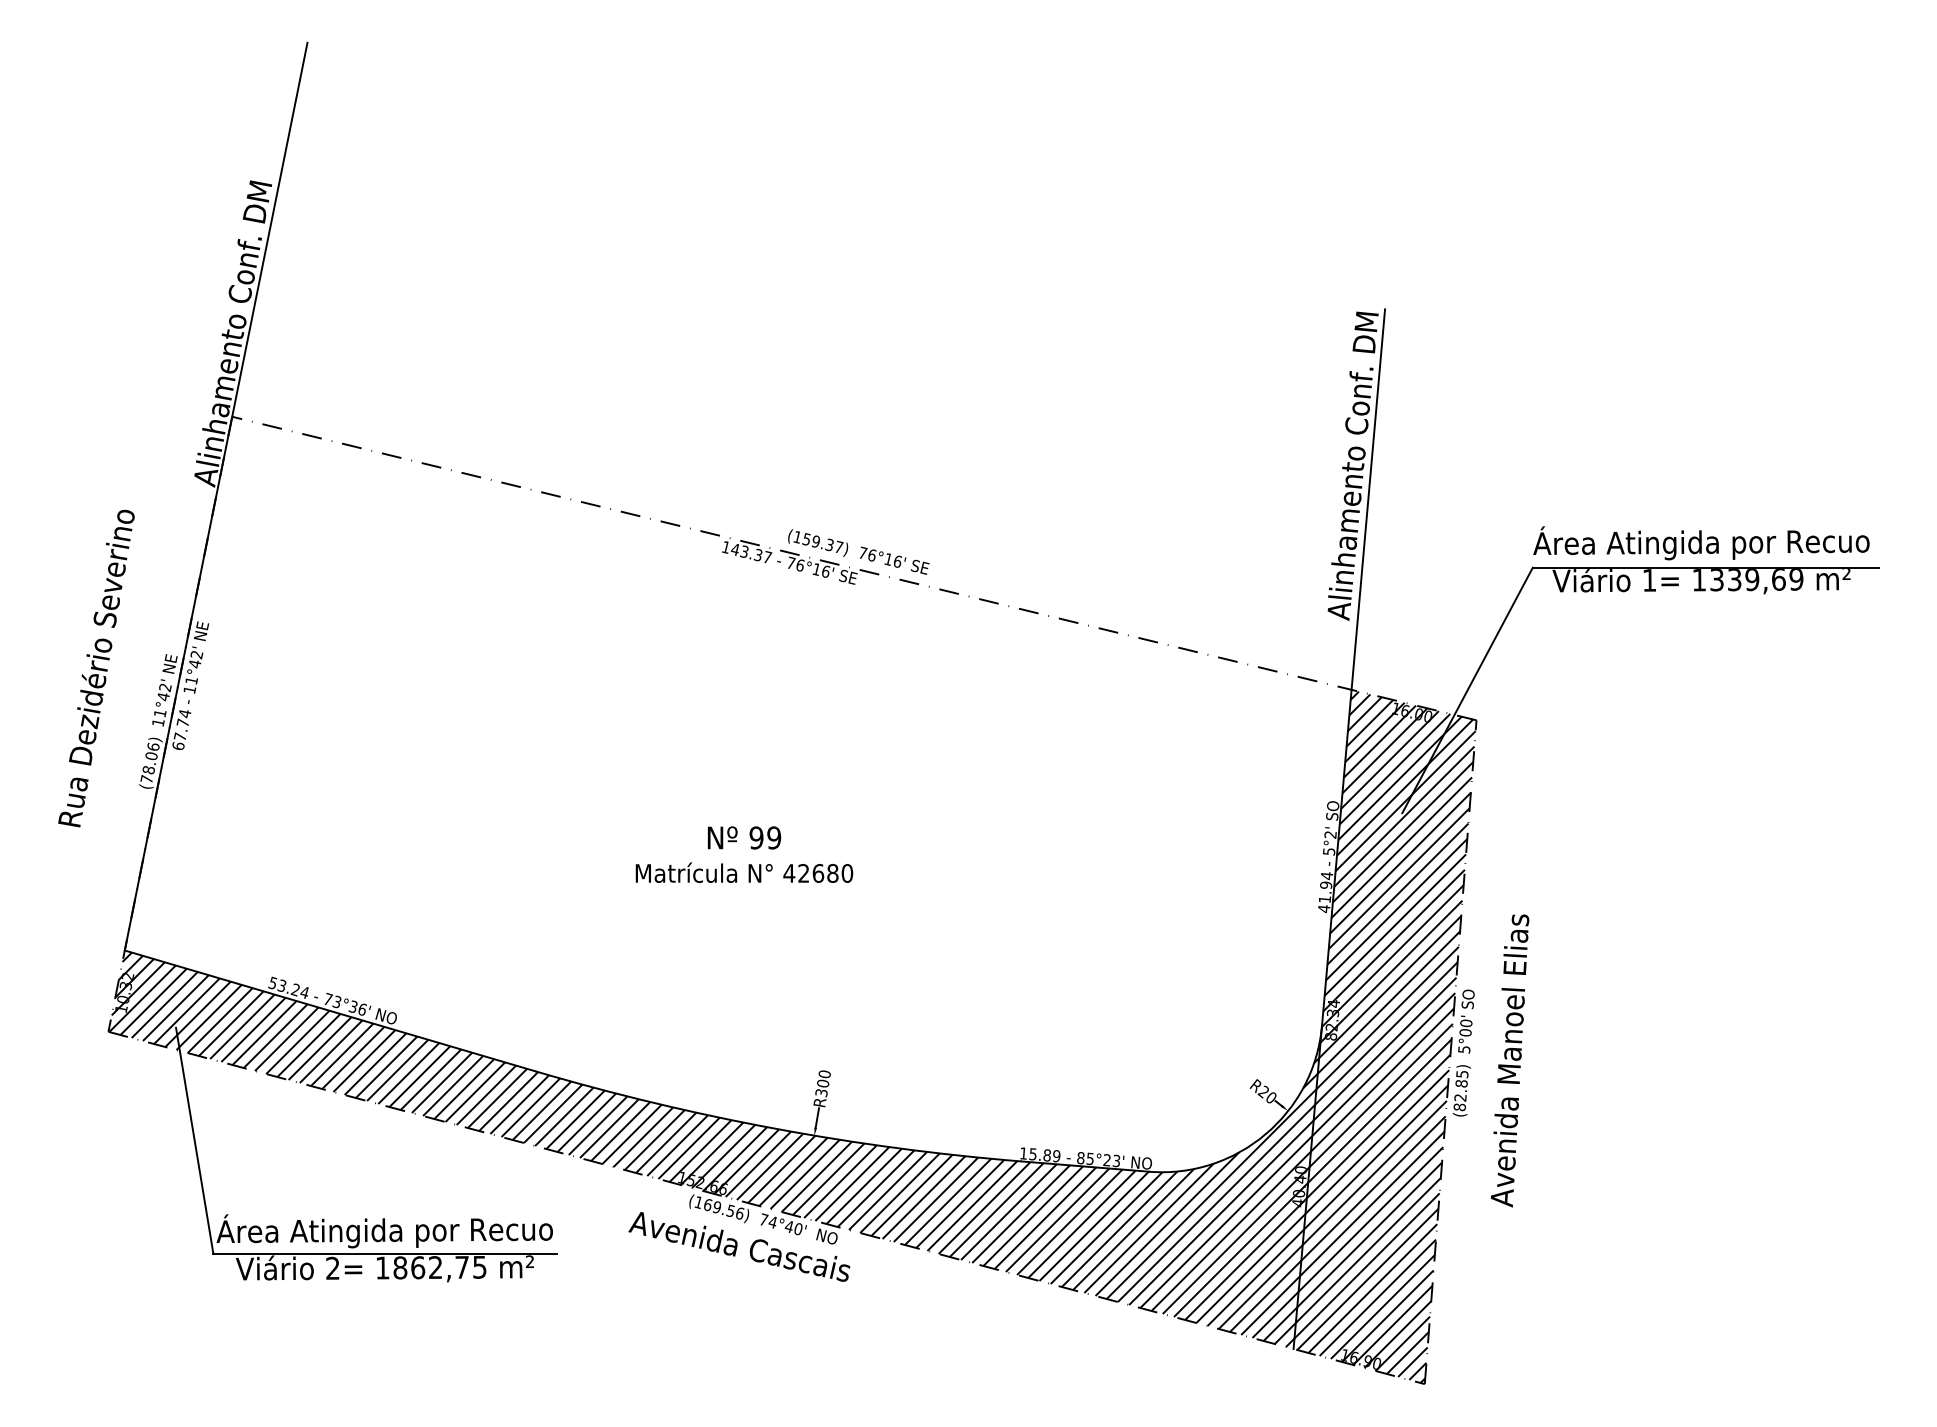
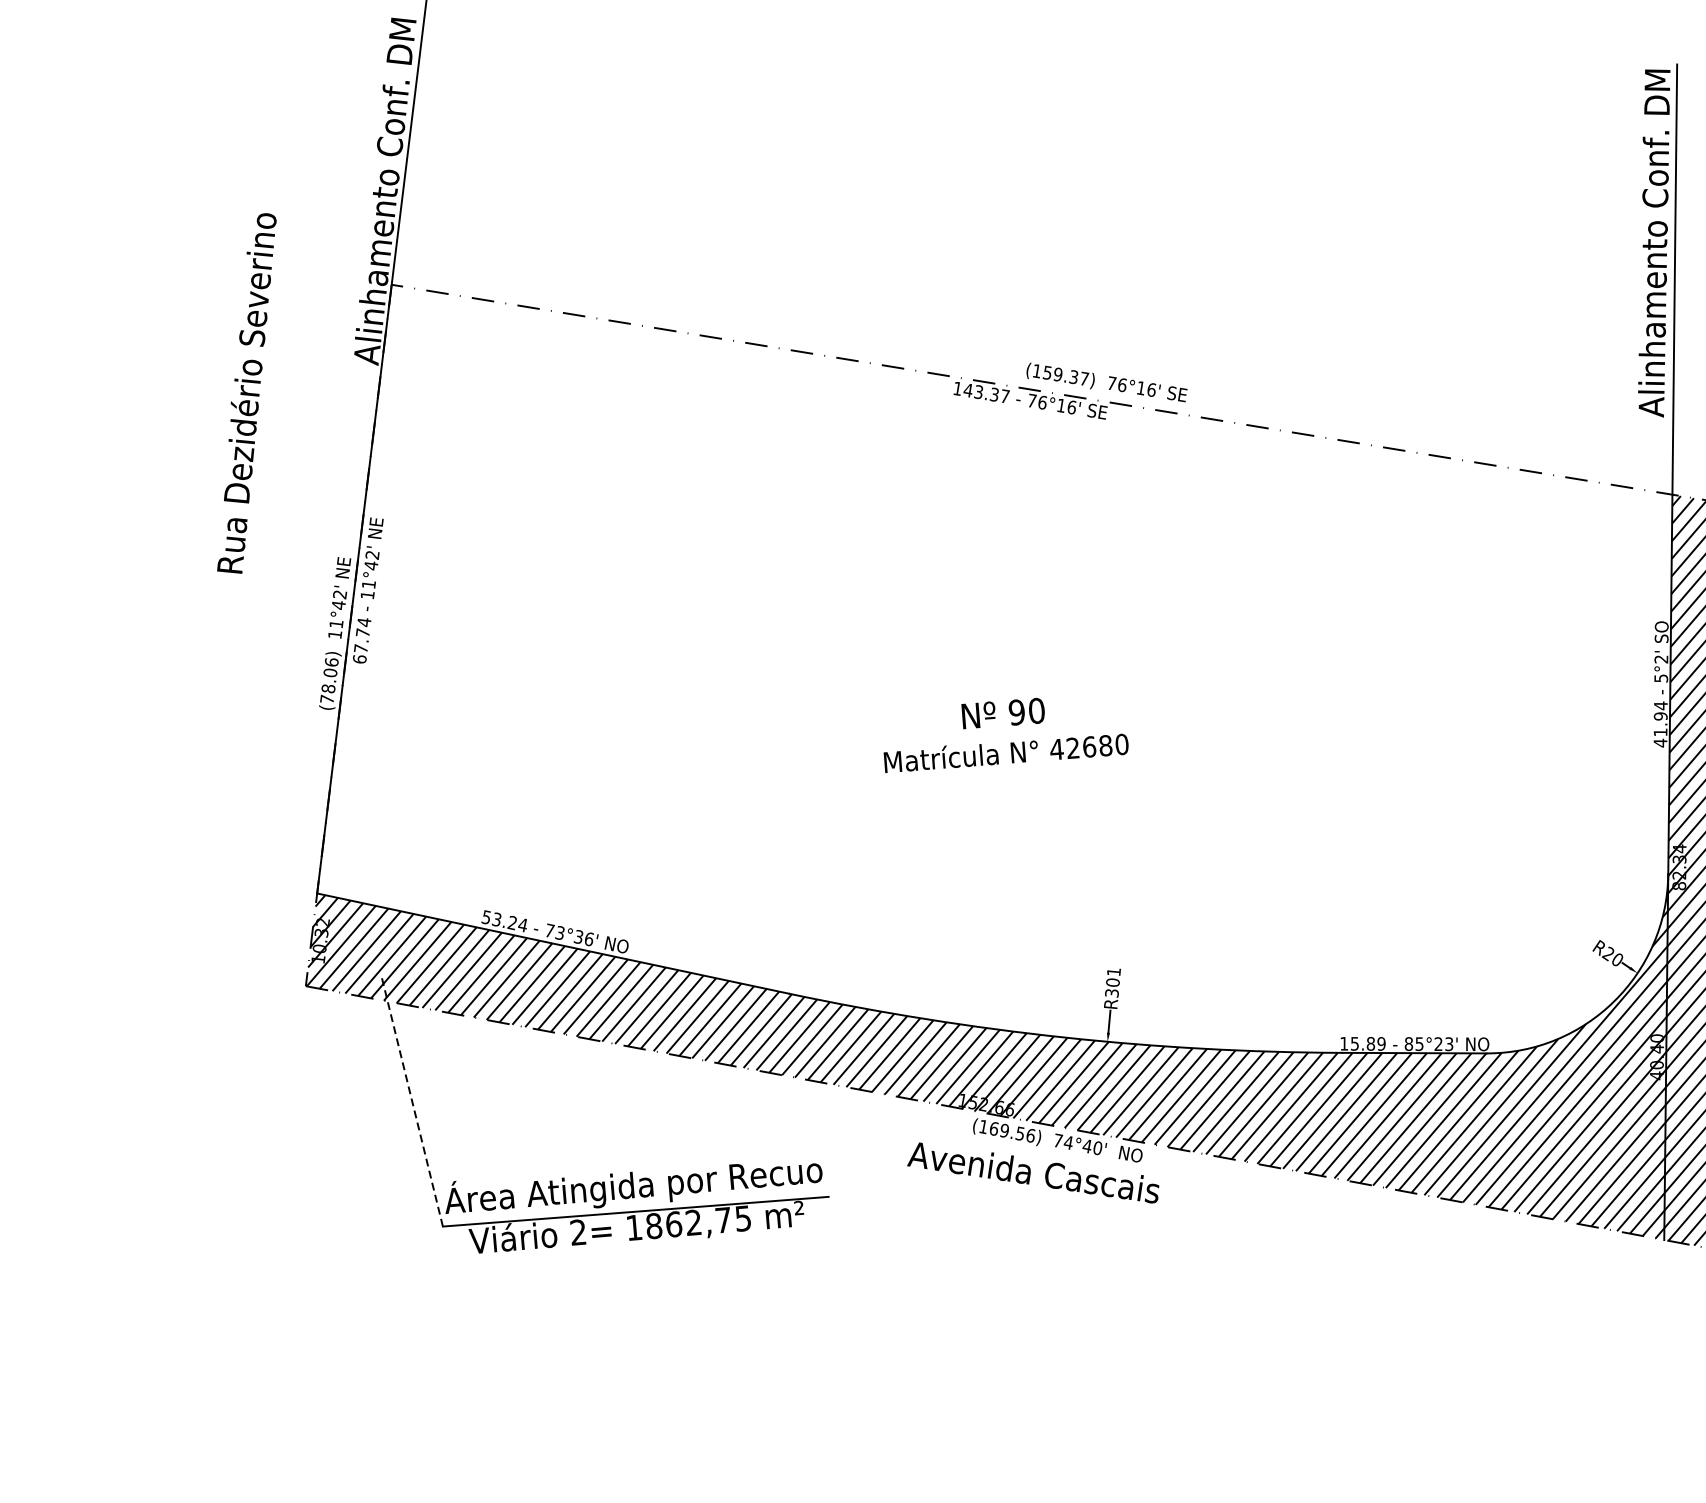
text: (96, 668) -> (246, 393), moved
text: (774, 837) -> (1037, 710), 99 -> 90
text: (824, 1074) -> (1113, 972), R300 -> R301
line: (194, 1140) -> (411, 1100), solid -> dashed

